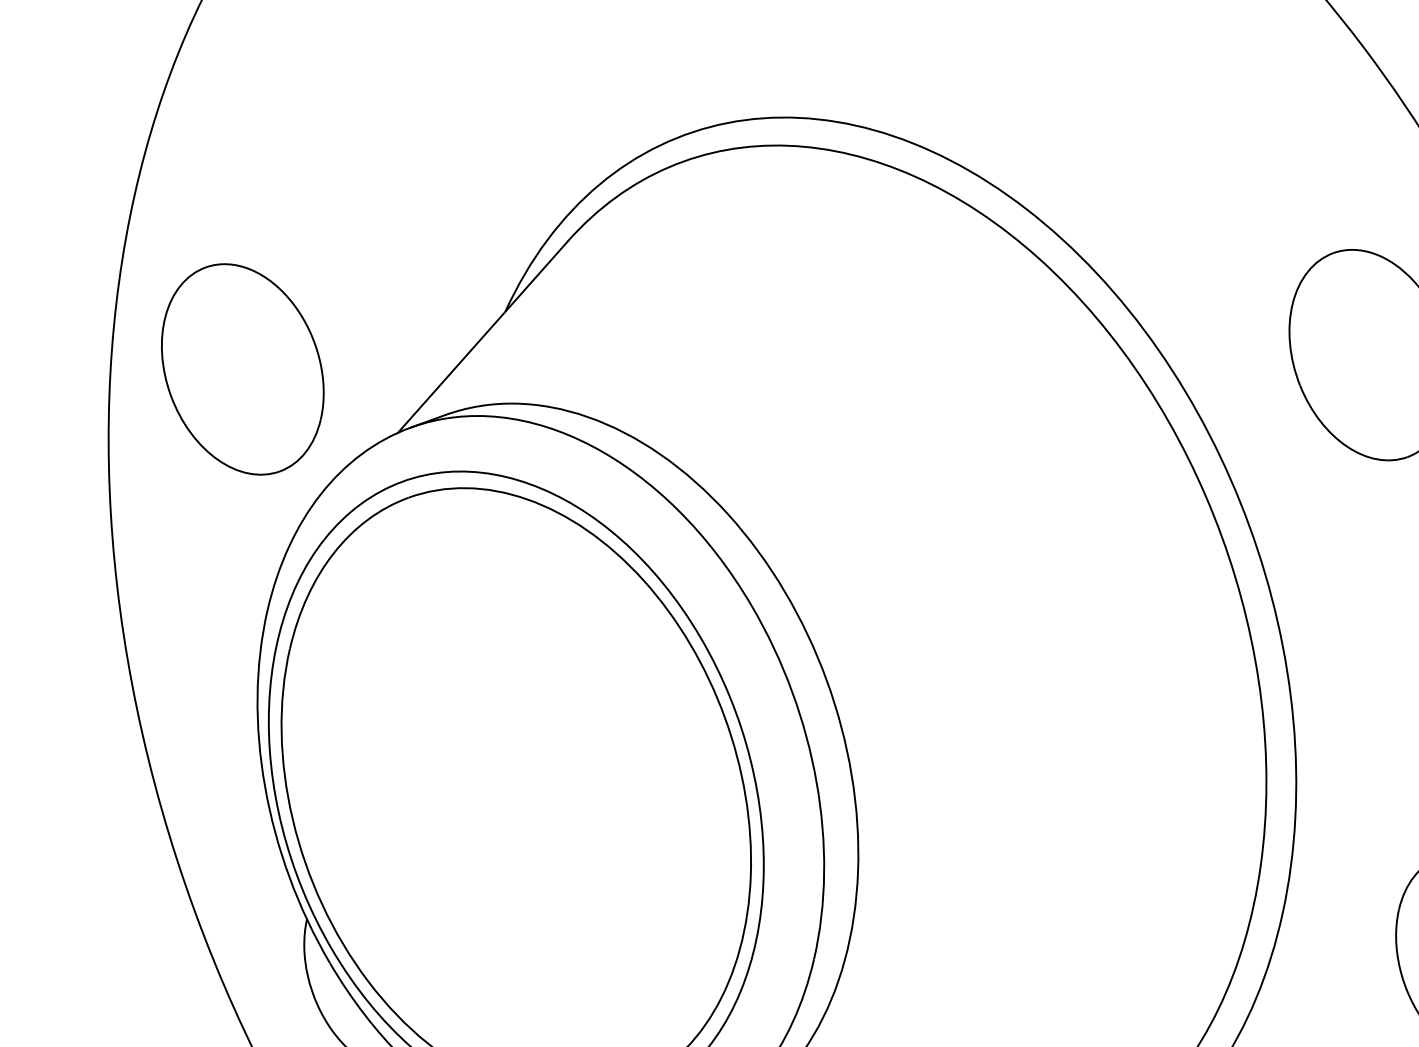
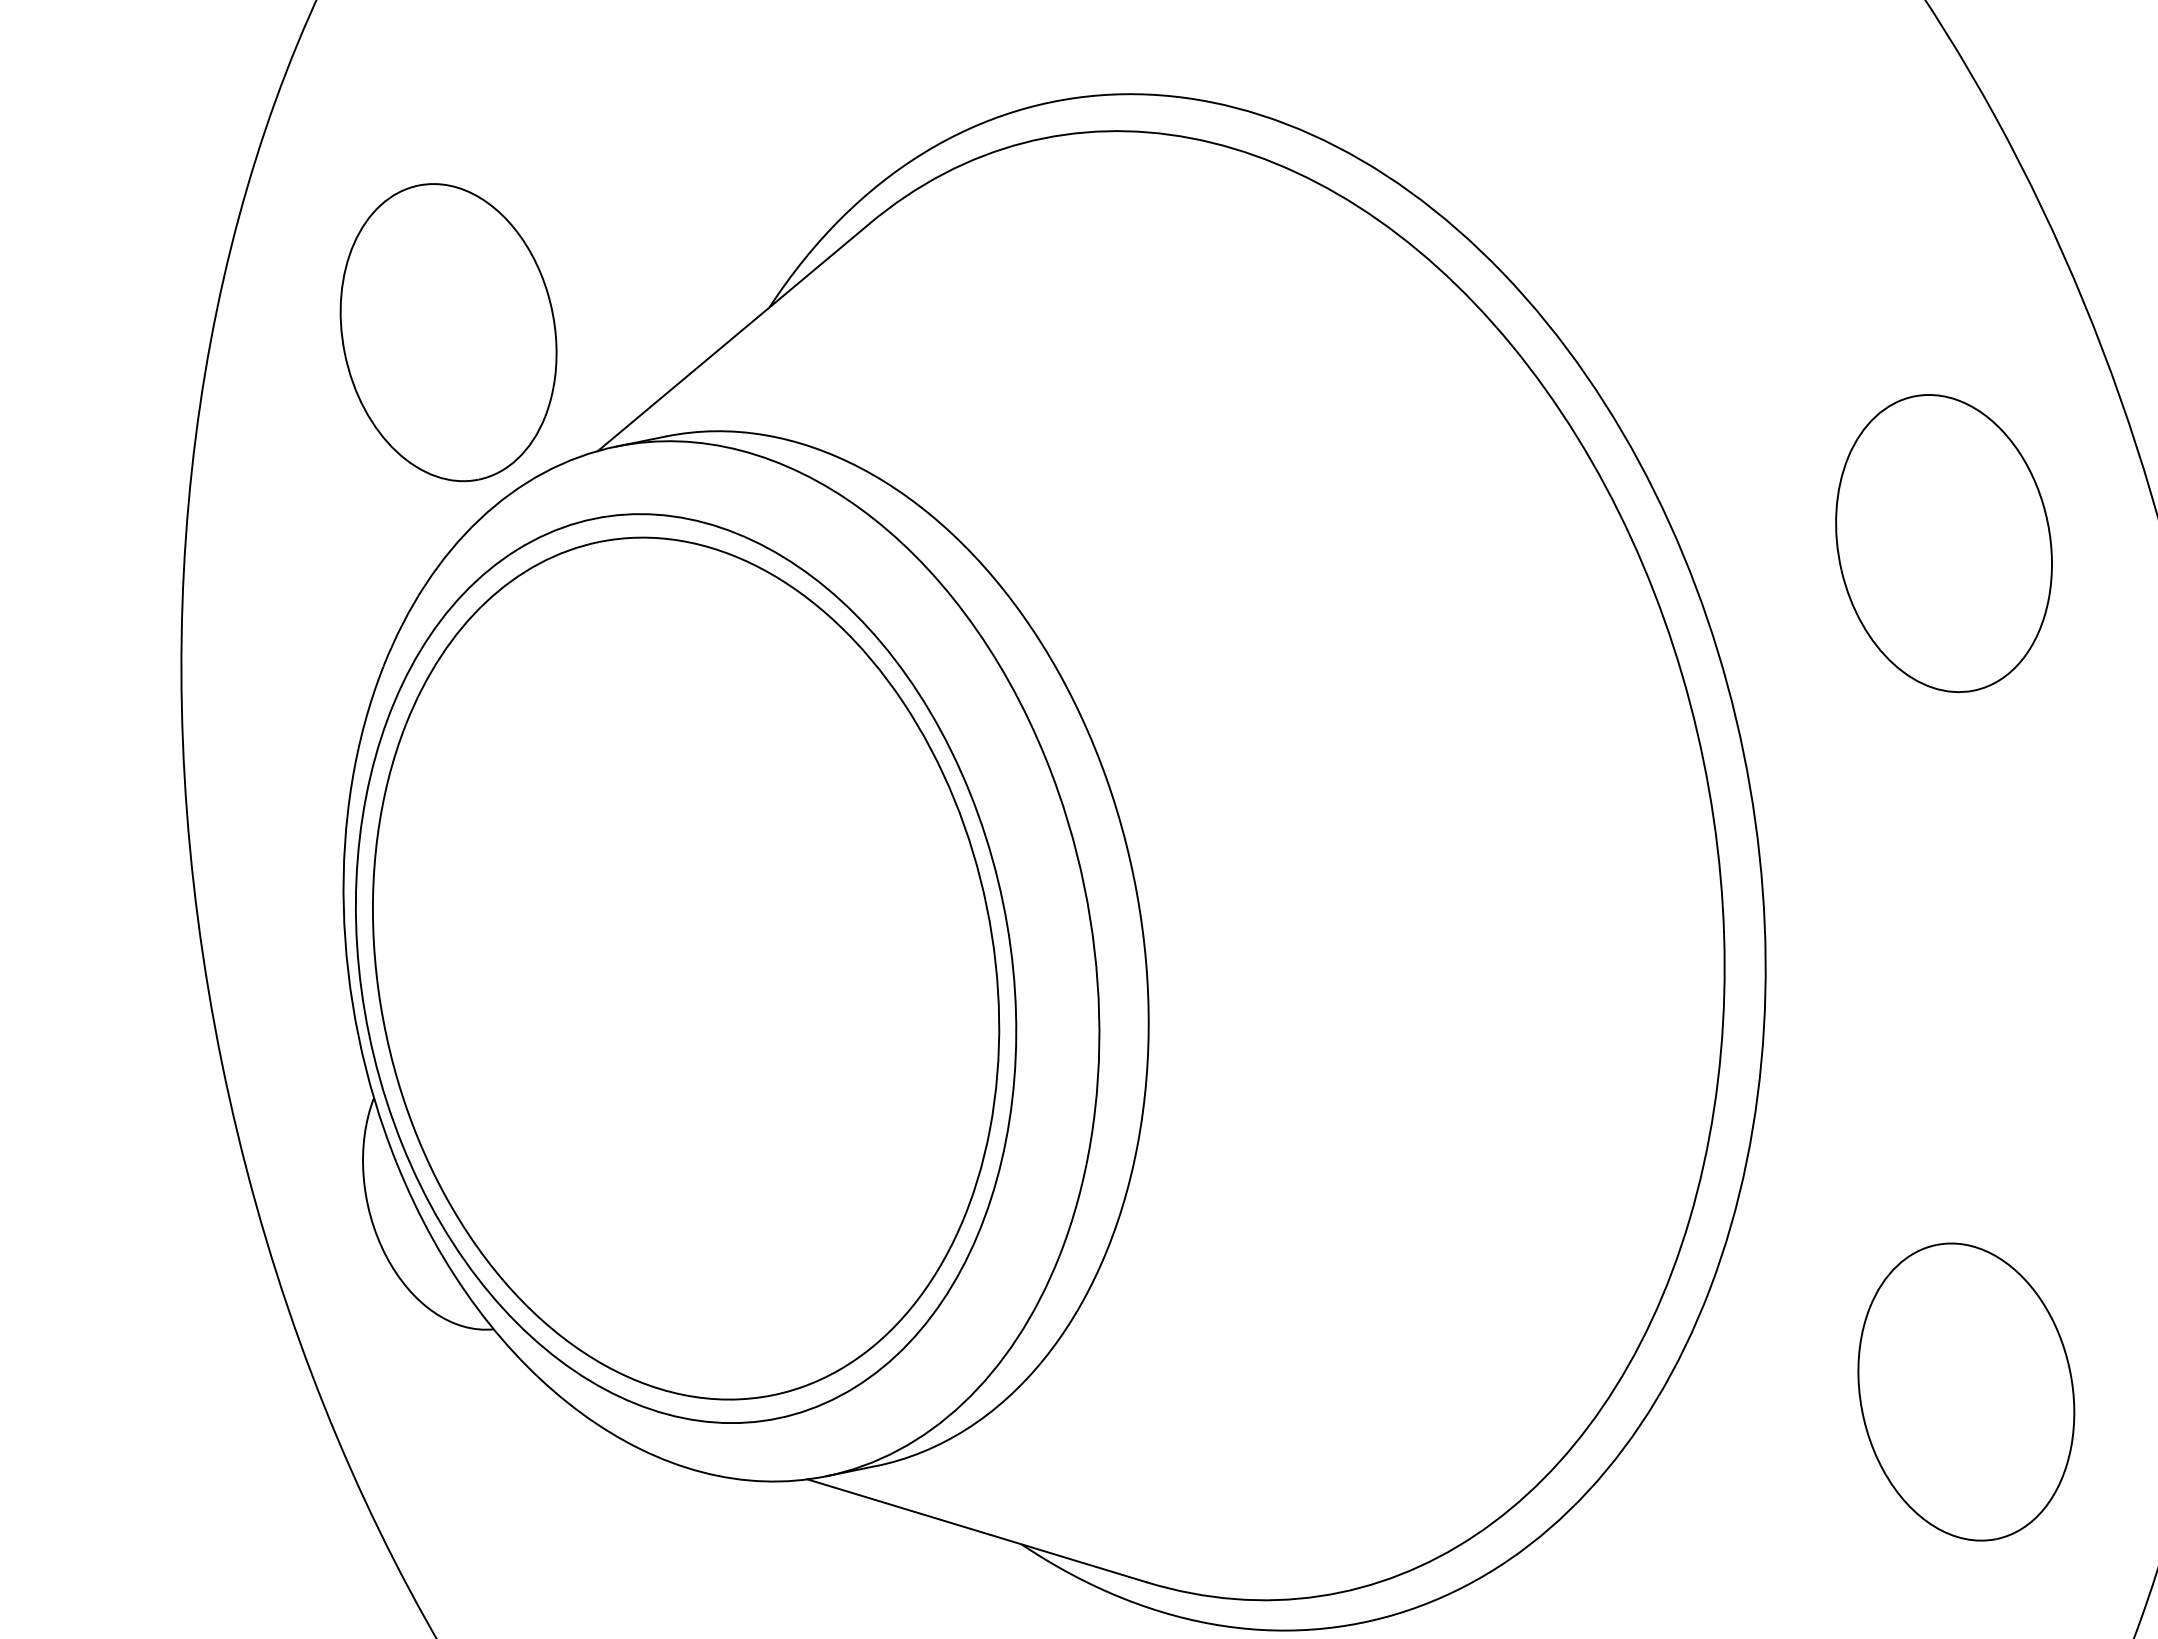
part: (242, 369) -> (448, 332), moved

